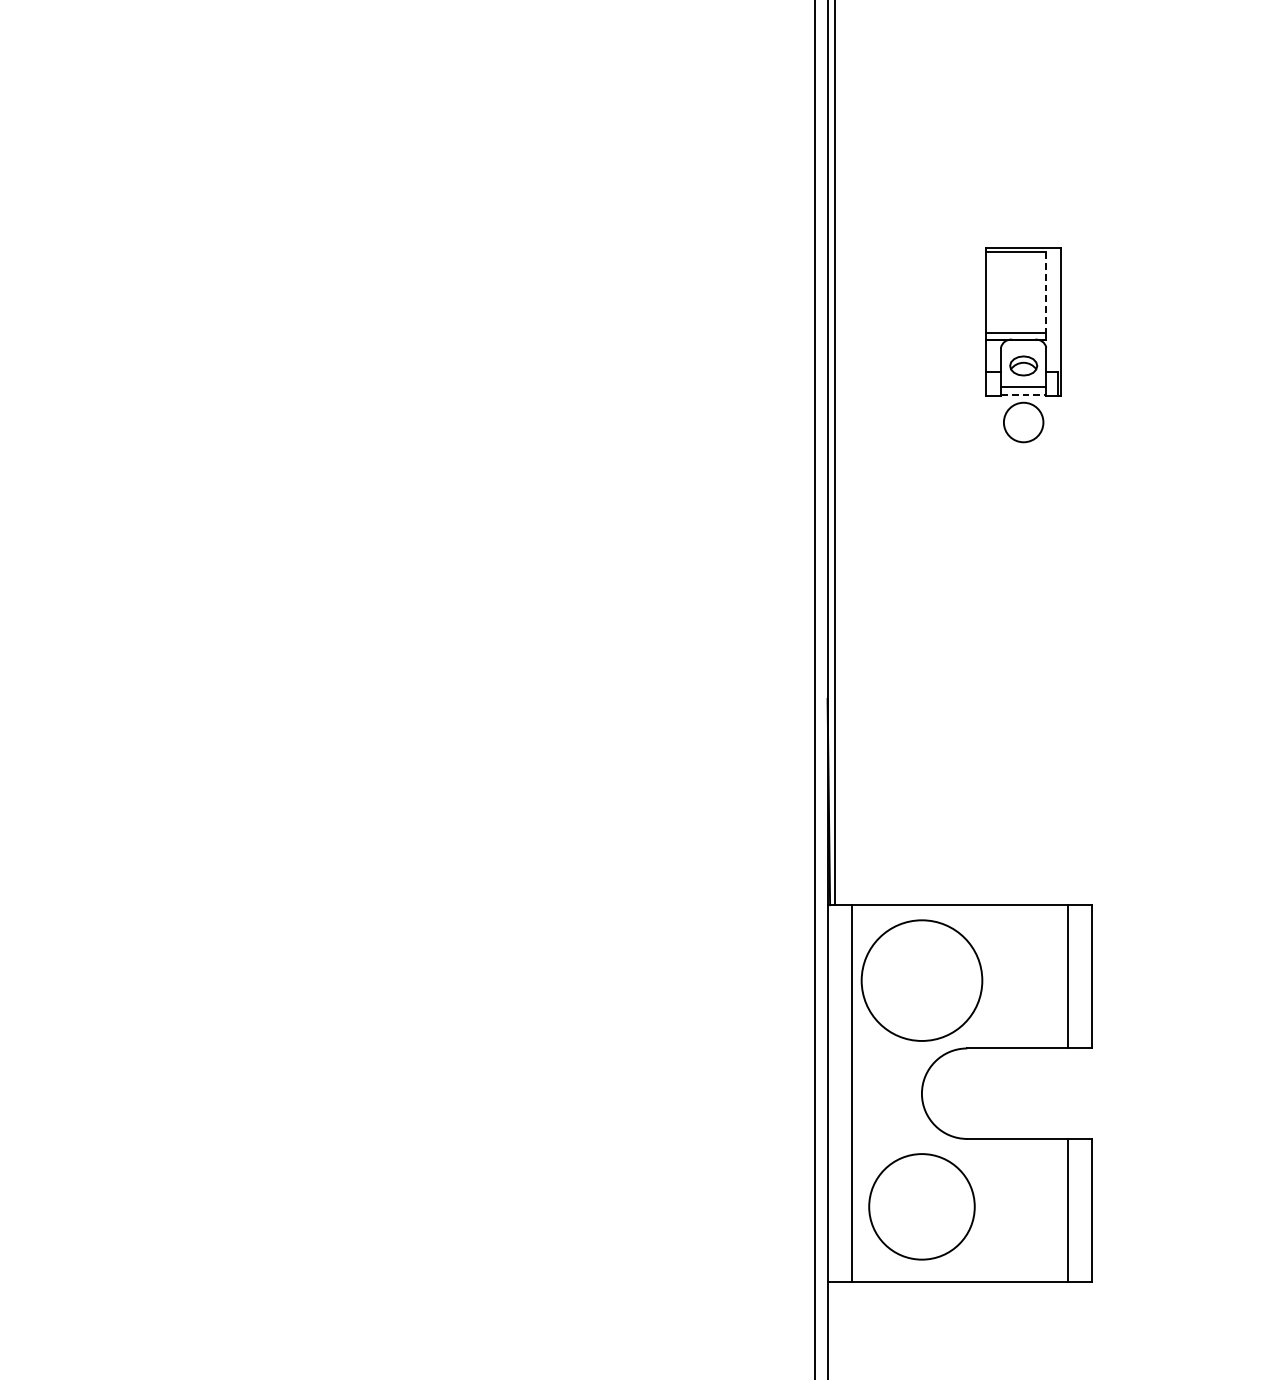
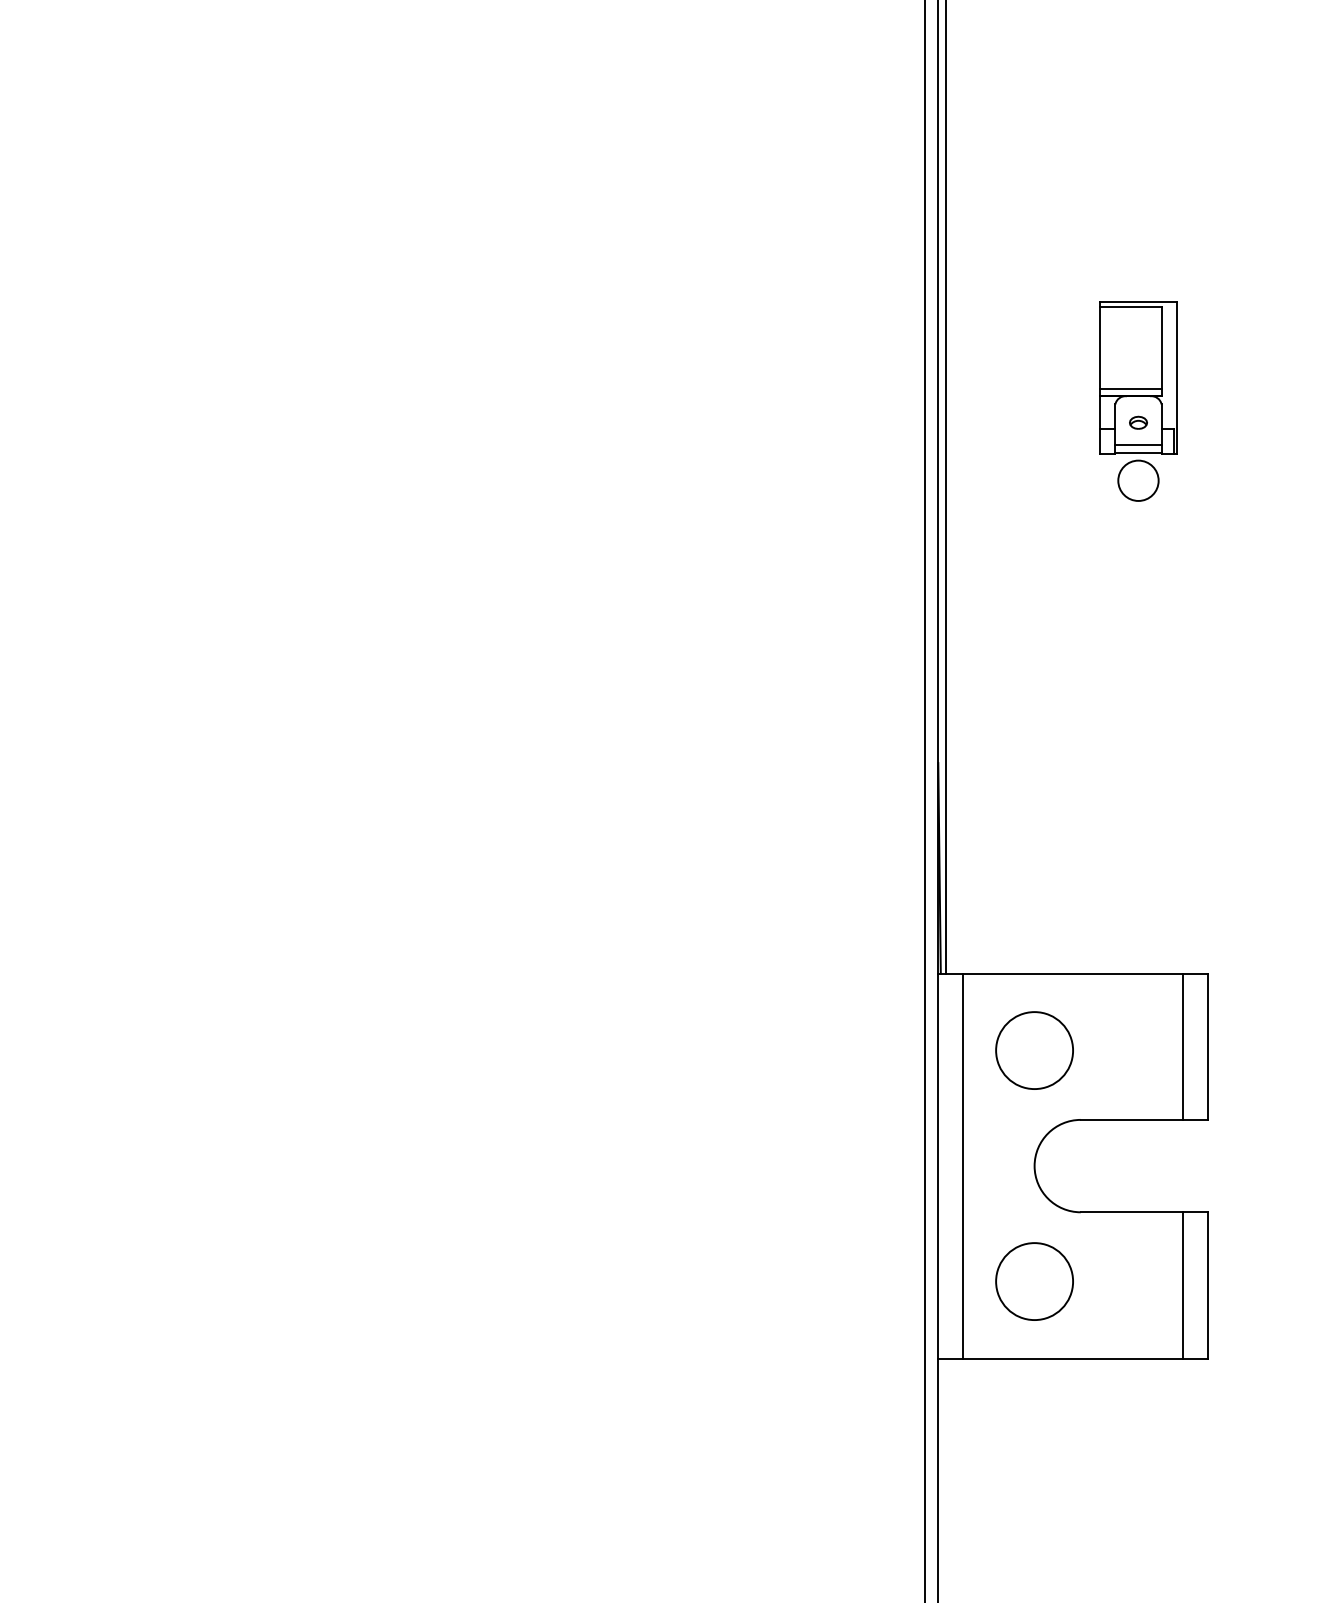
line: (1046, 292) -> (1161, 348), dashed -> solid
part: (1023, 365) -> (1138, 422), size x0.62
line: (1023, 394) -> (1138, 452), dashed -> solid
circle: (921, 980) -> (1034, 1050), size x0.62
circle: (921, 1206) -> (1034, 1281), size x0.71

